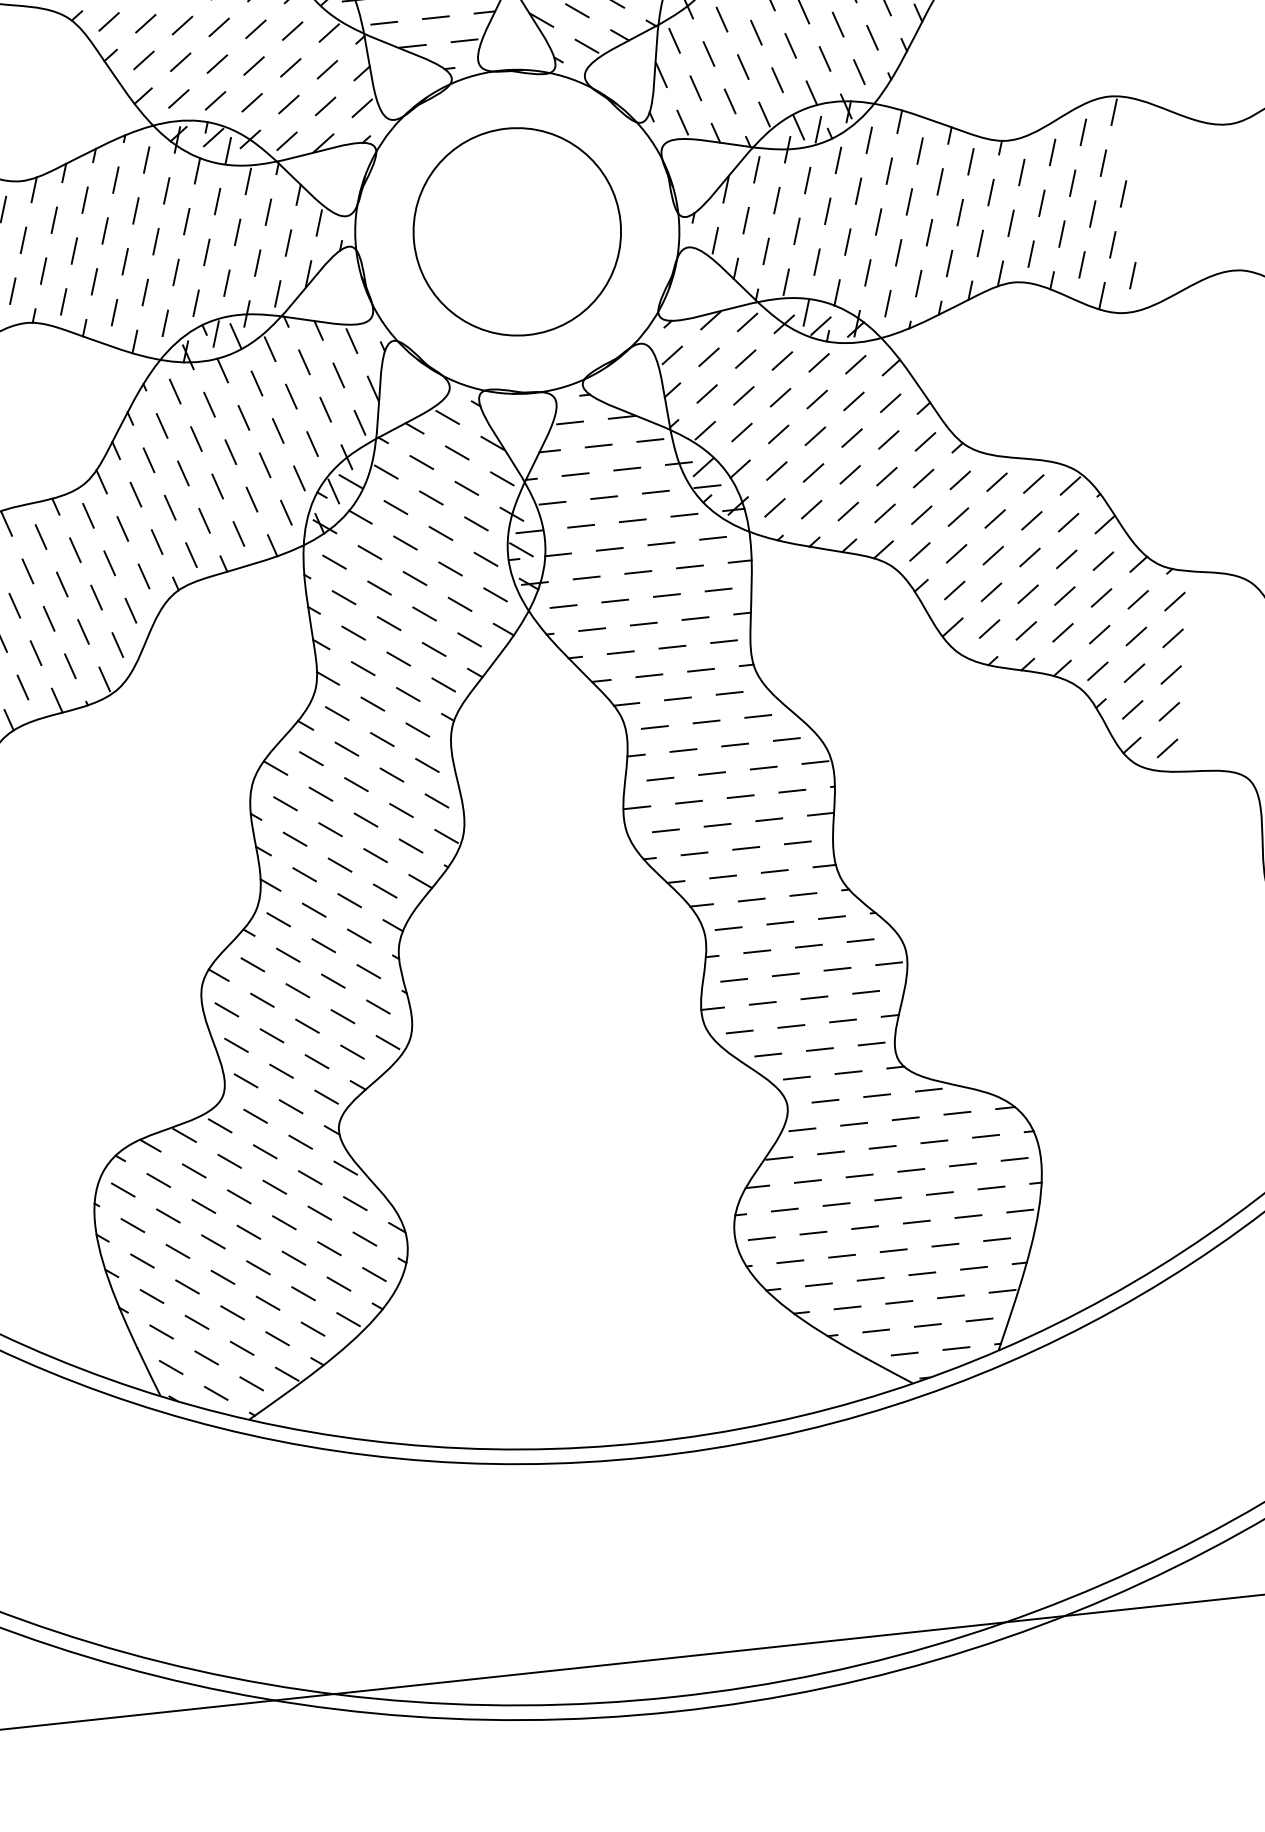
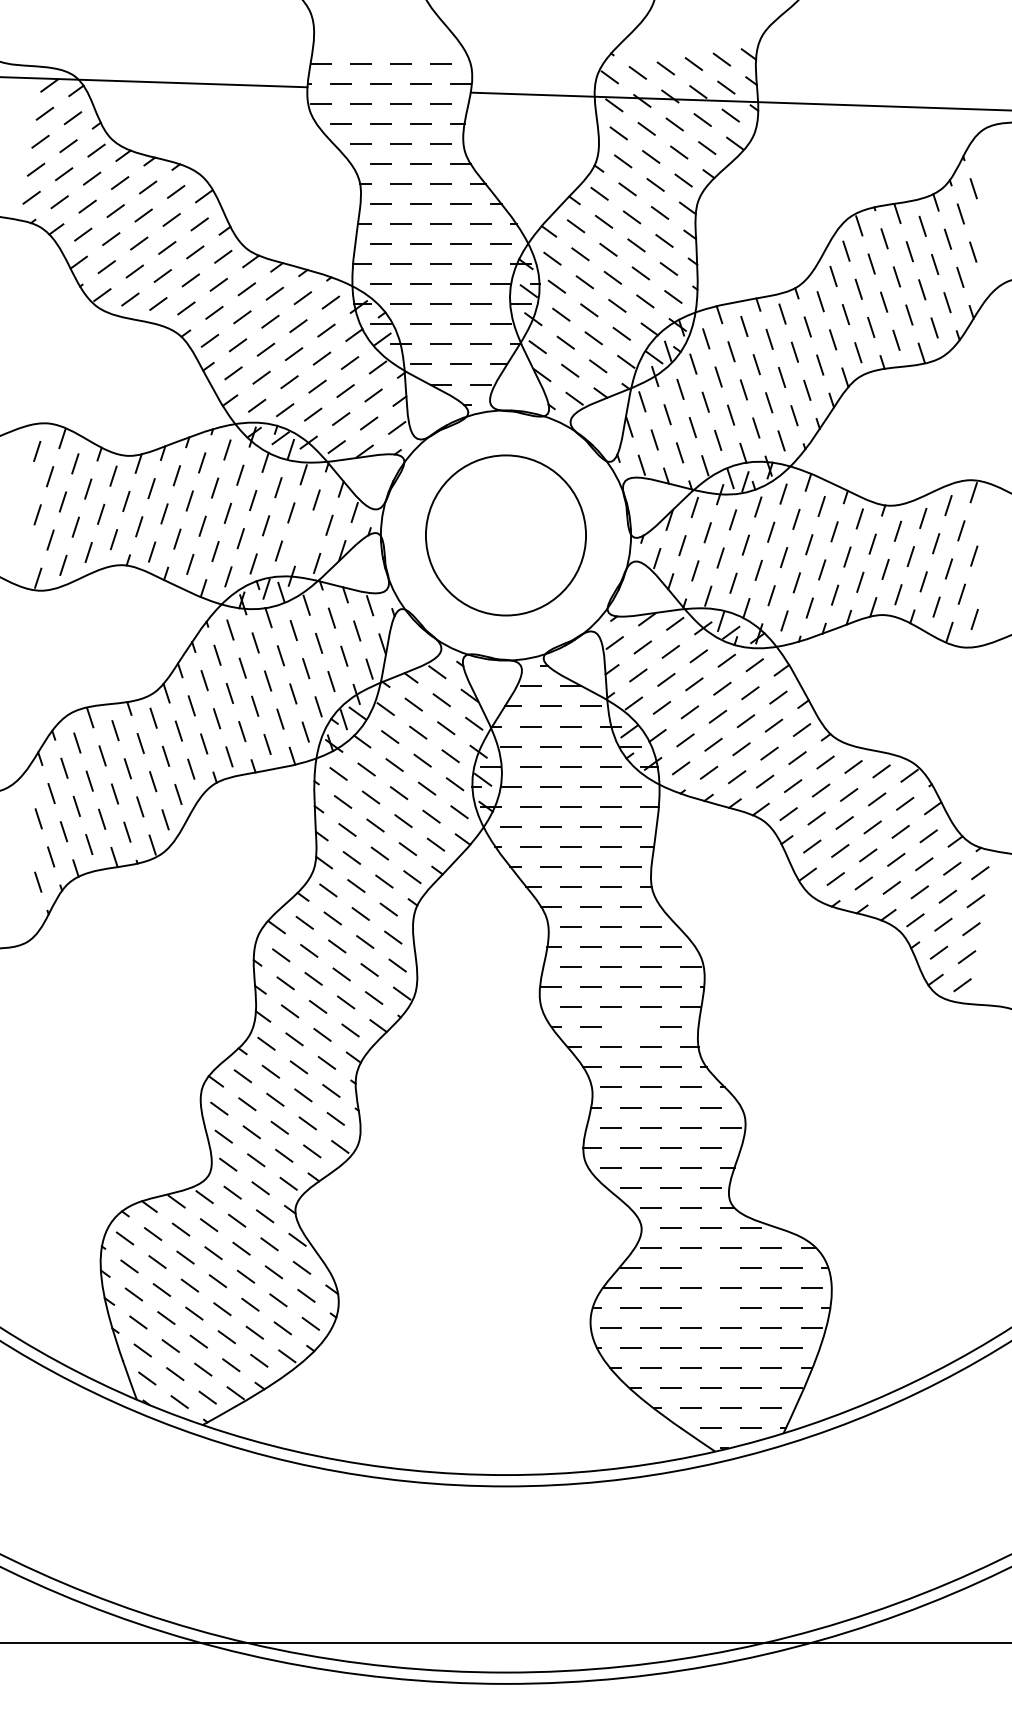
line: (257, 262) -> (304, 537), removed
line: (745, 847) -> (630, 1026), removed
line: (881, 1146) -> (710, 1267), removed
line: (887, 1198) -> (710, 1307), removed

